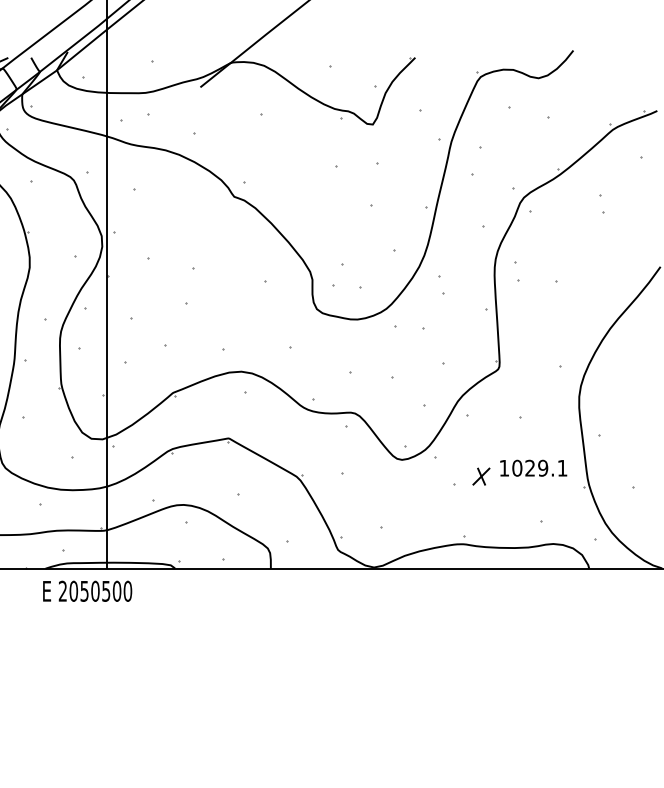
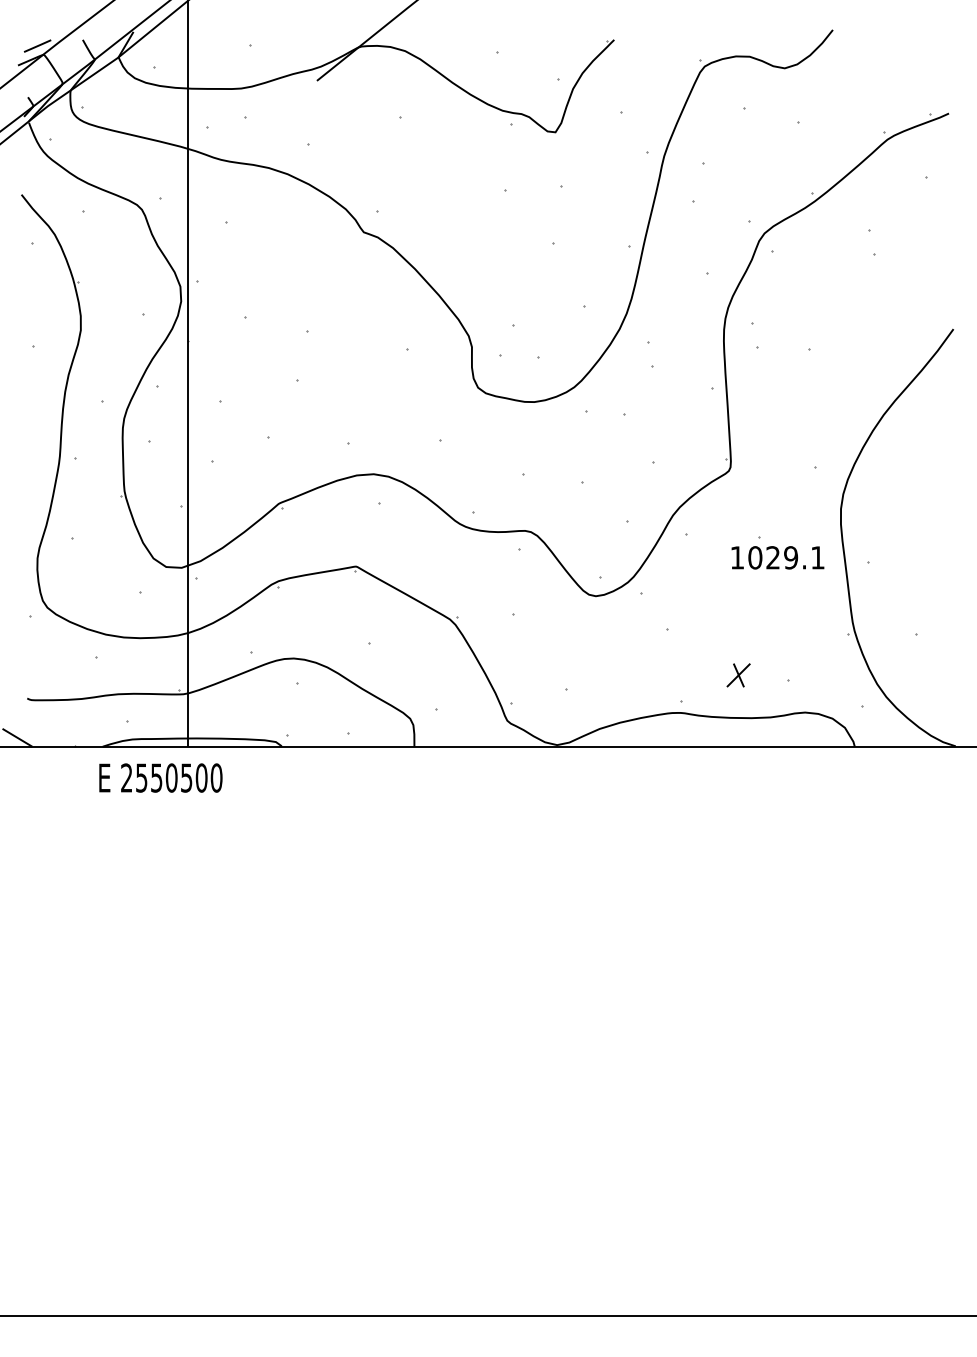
text: (533, 468) -> (777, 557), moved
part: (481, 476) -> (738, 675), moved
text: (73, 590) -> (141, 777), 2050500 -> 2550500

